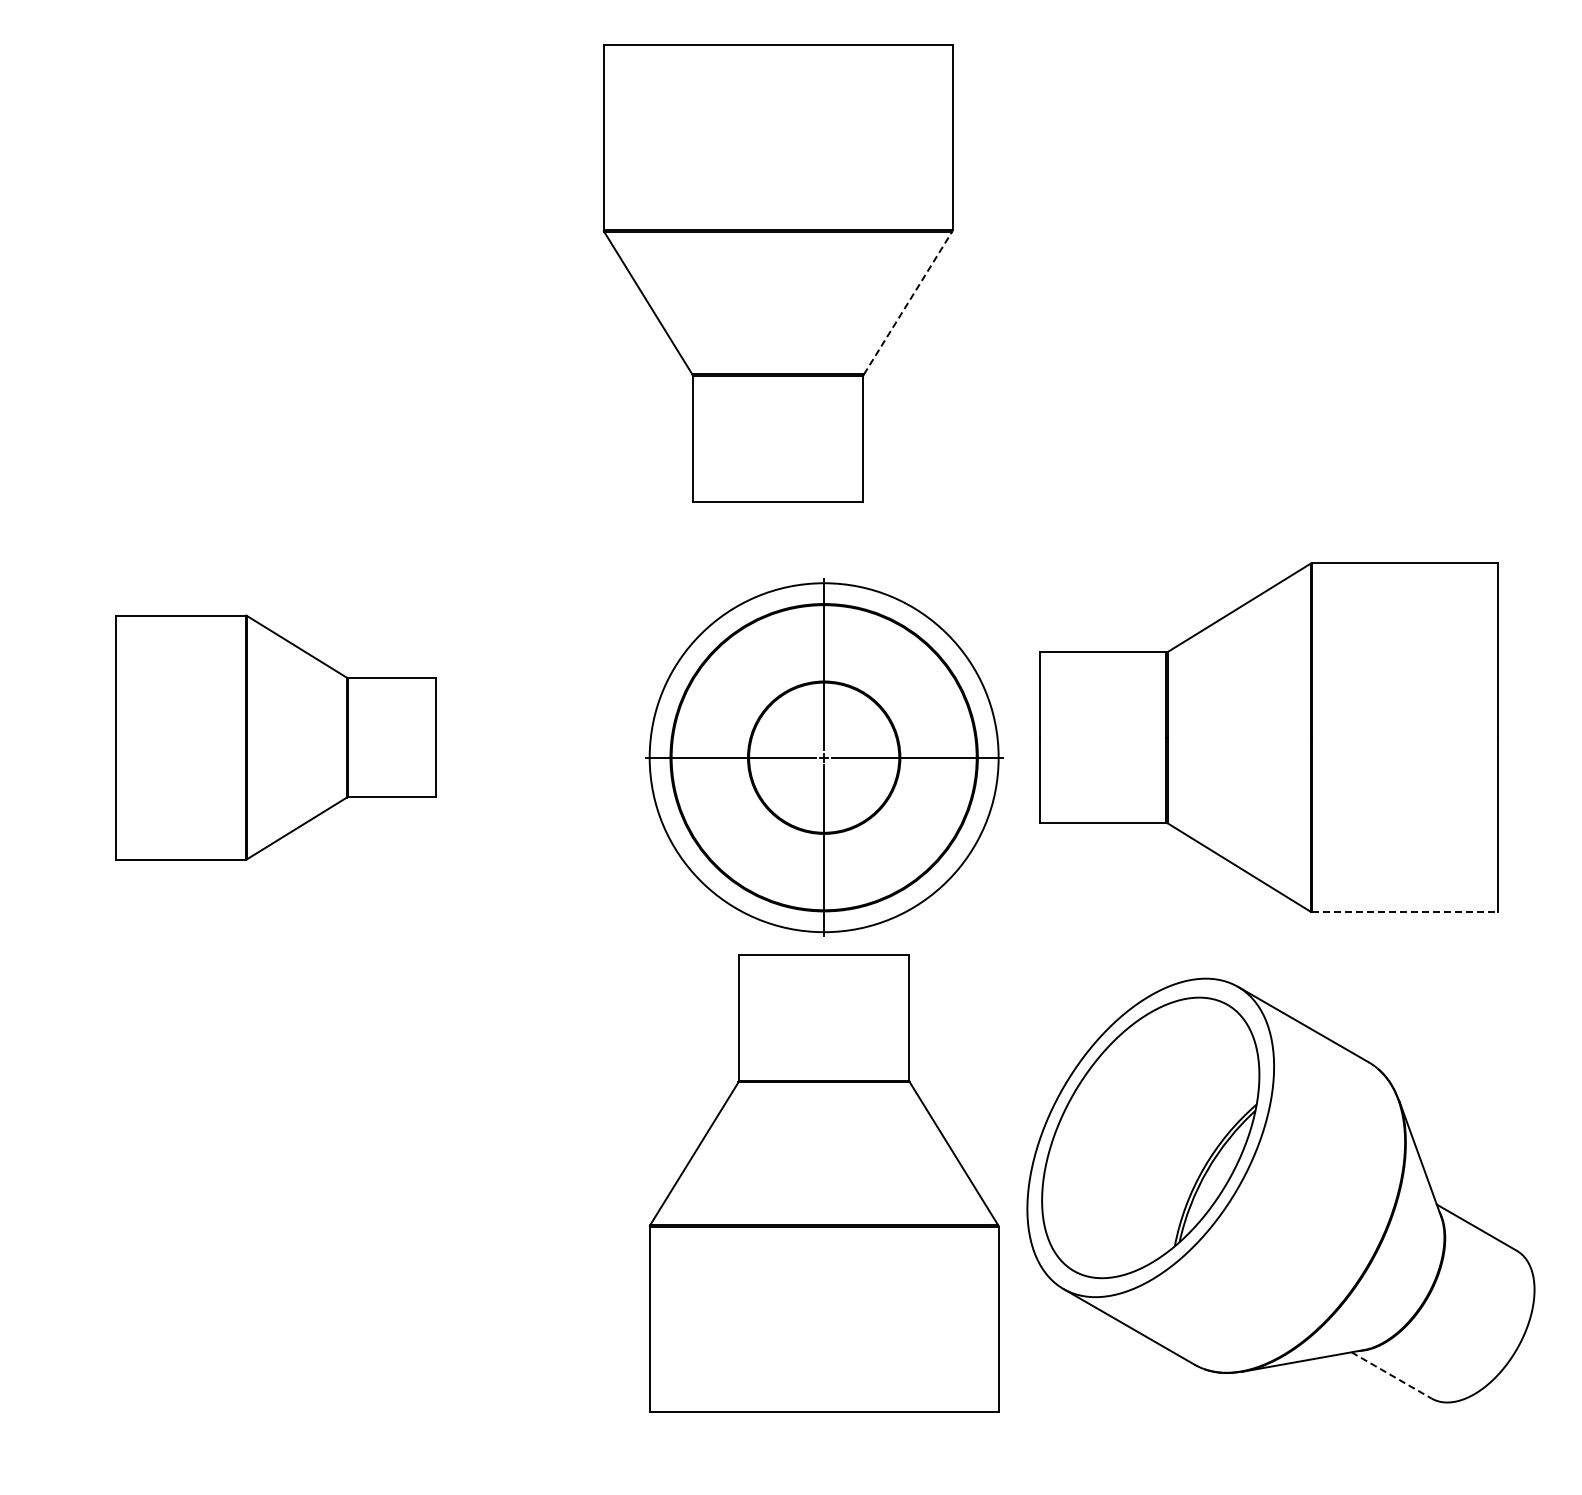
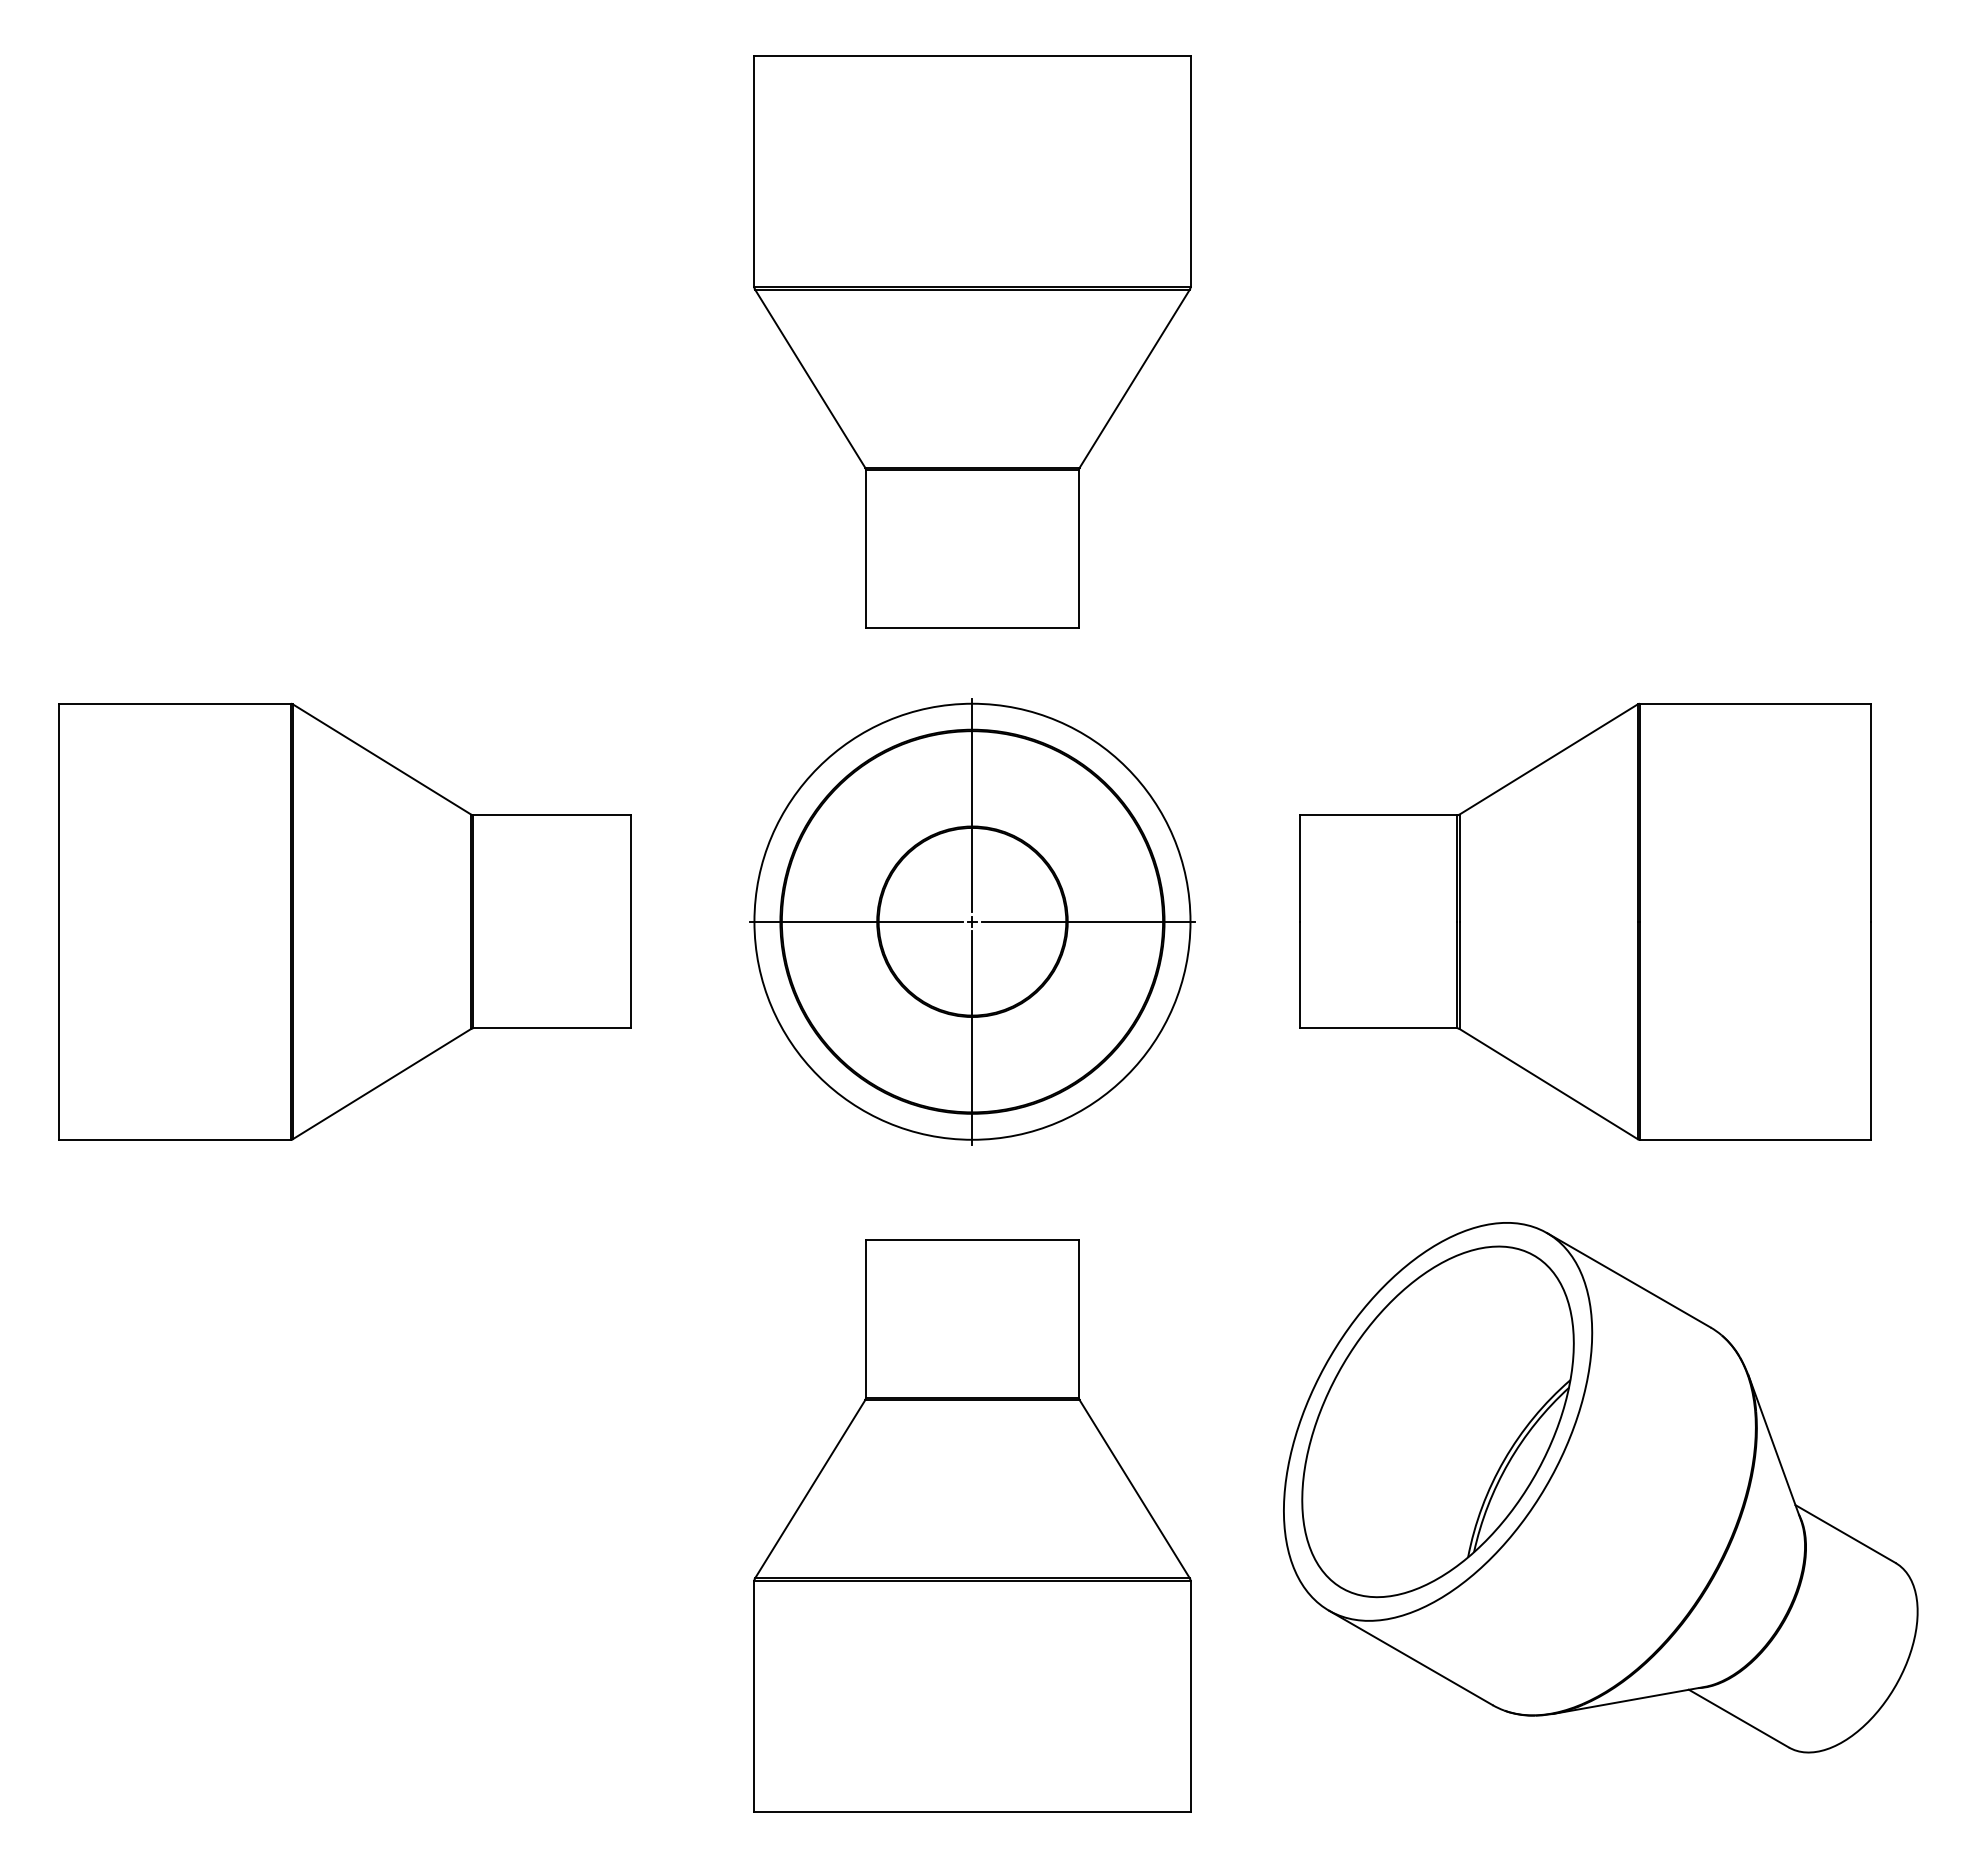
line: (908, 303) -> (1135, 379), dashed -> solid
part: (275, 737) -> (344, 921), size x1.43
part: (824, 757) -> (972, 921), moved
line: (1404, 912) -> (1755, 1140), dashed -> solid
part: (823, 1183) -> (971, 1526), moved
line: (1392, 1375) -> (1740, 1718), dashed -> solid

